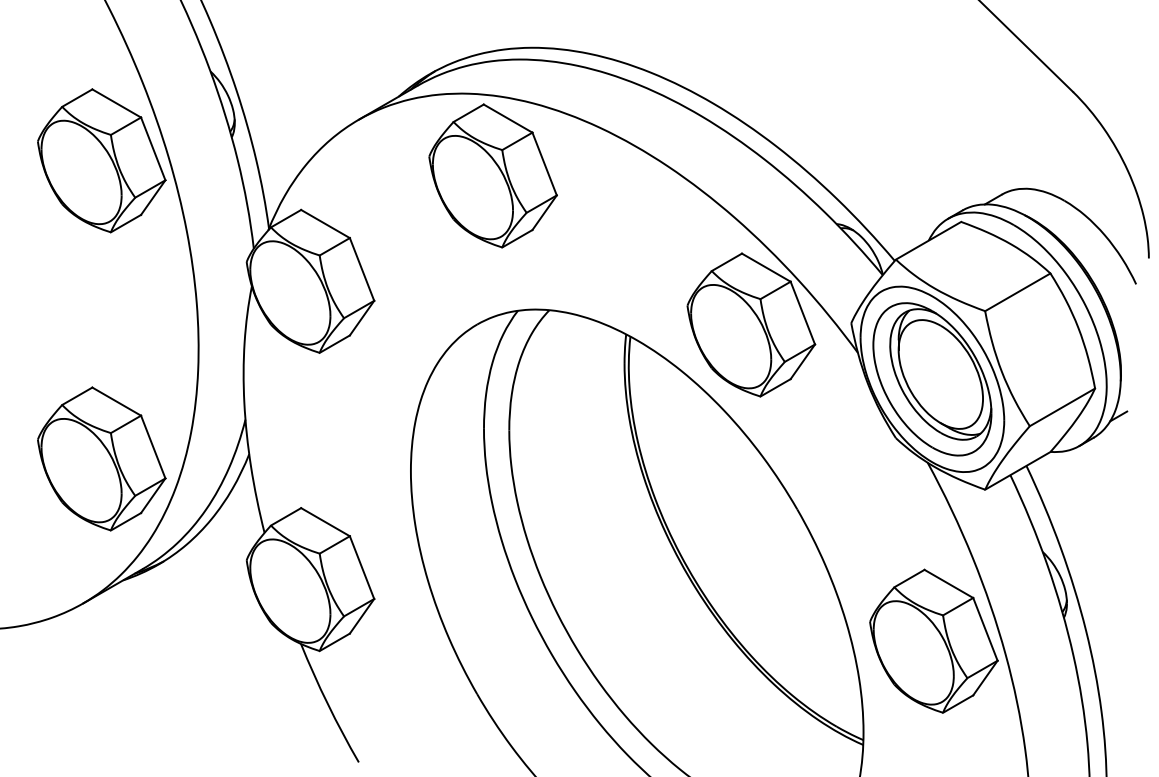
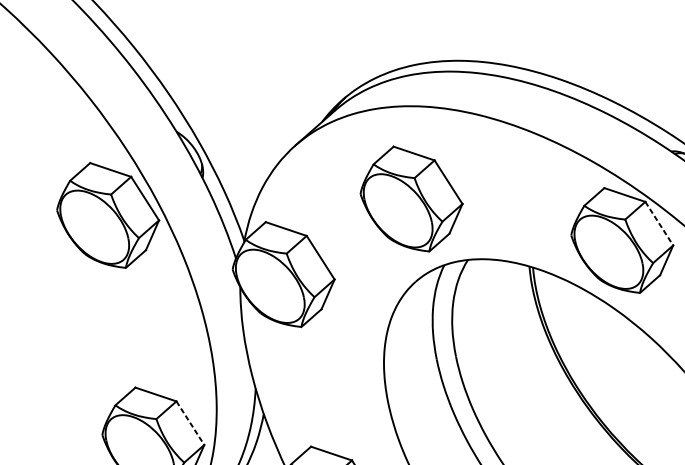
part: (492, 175) -> (411, 198), moved
line: (802, 313) -> (659, 224), solid -> dashed
line: (153, 447) -> (190, 423), solid -> dashed

